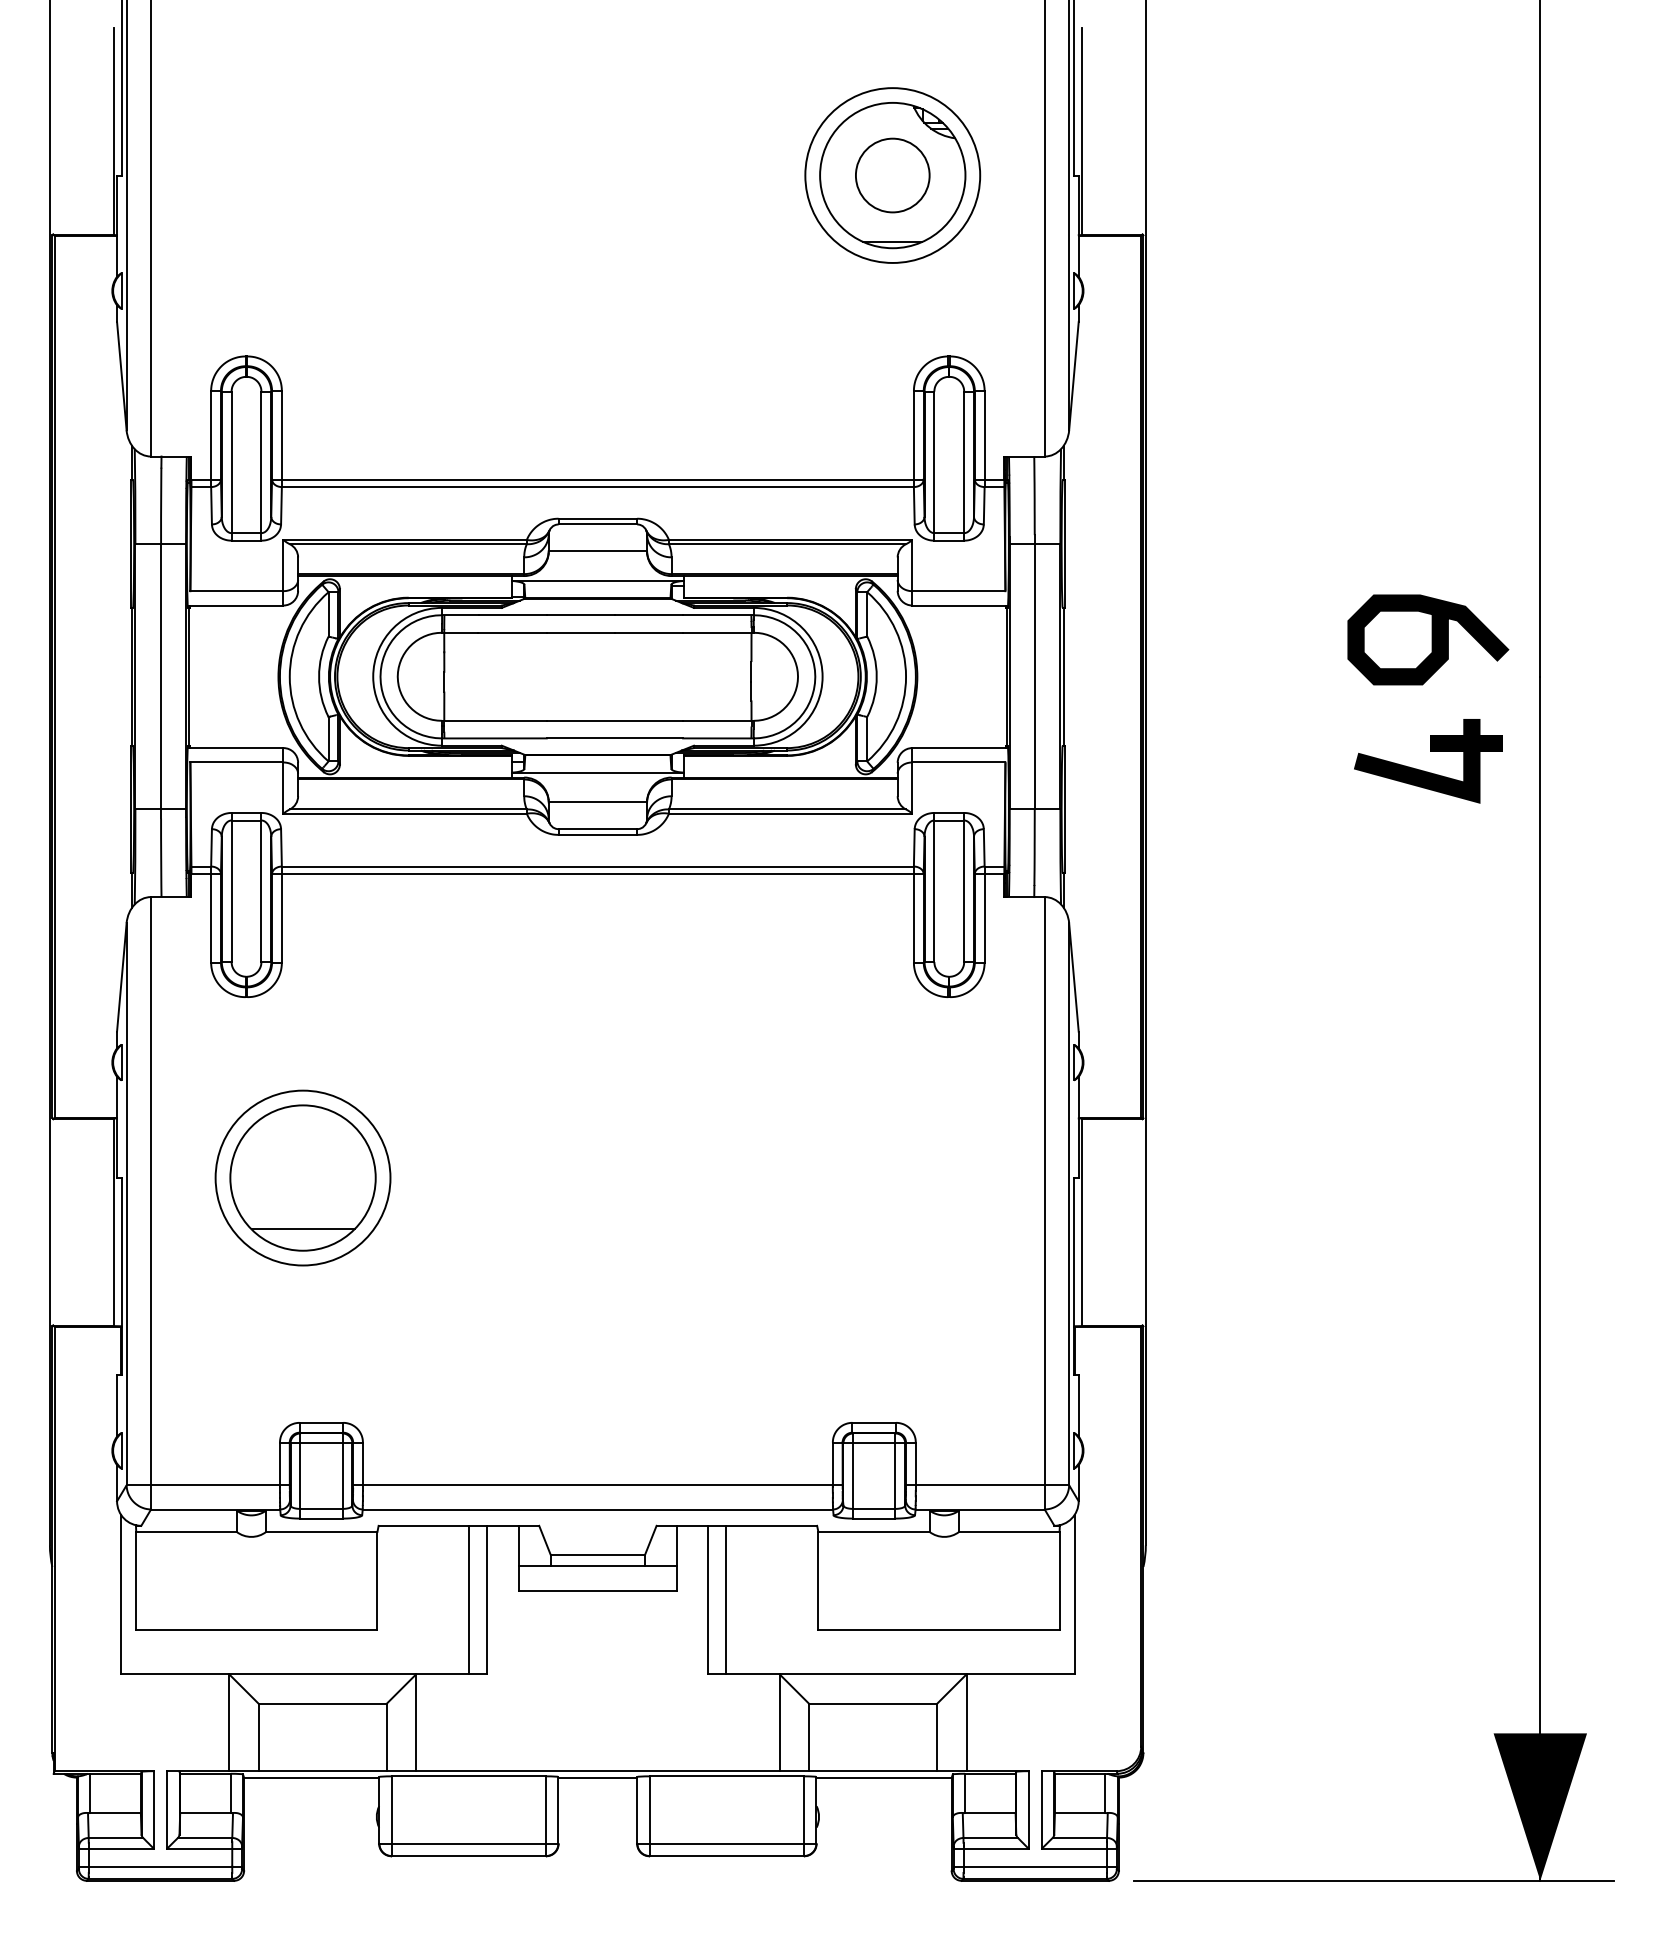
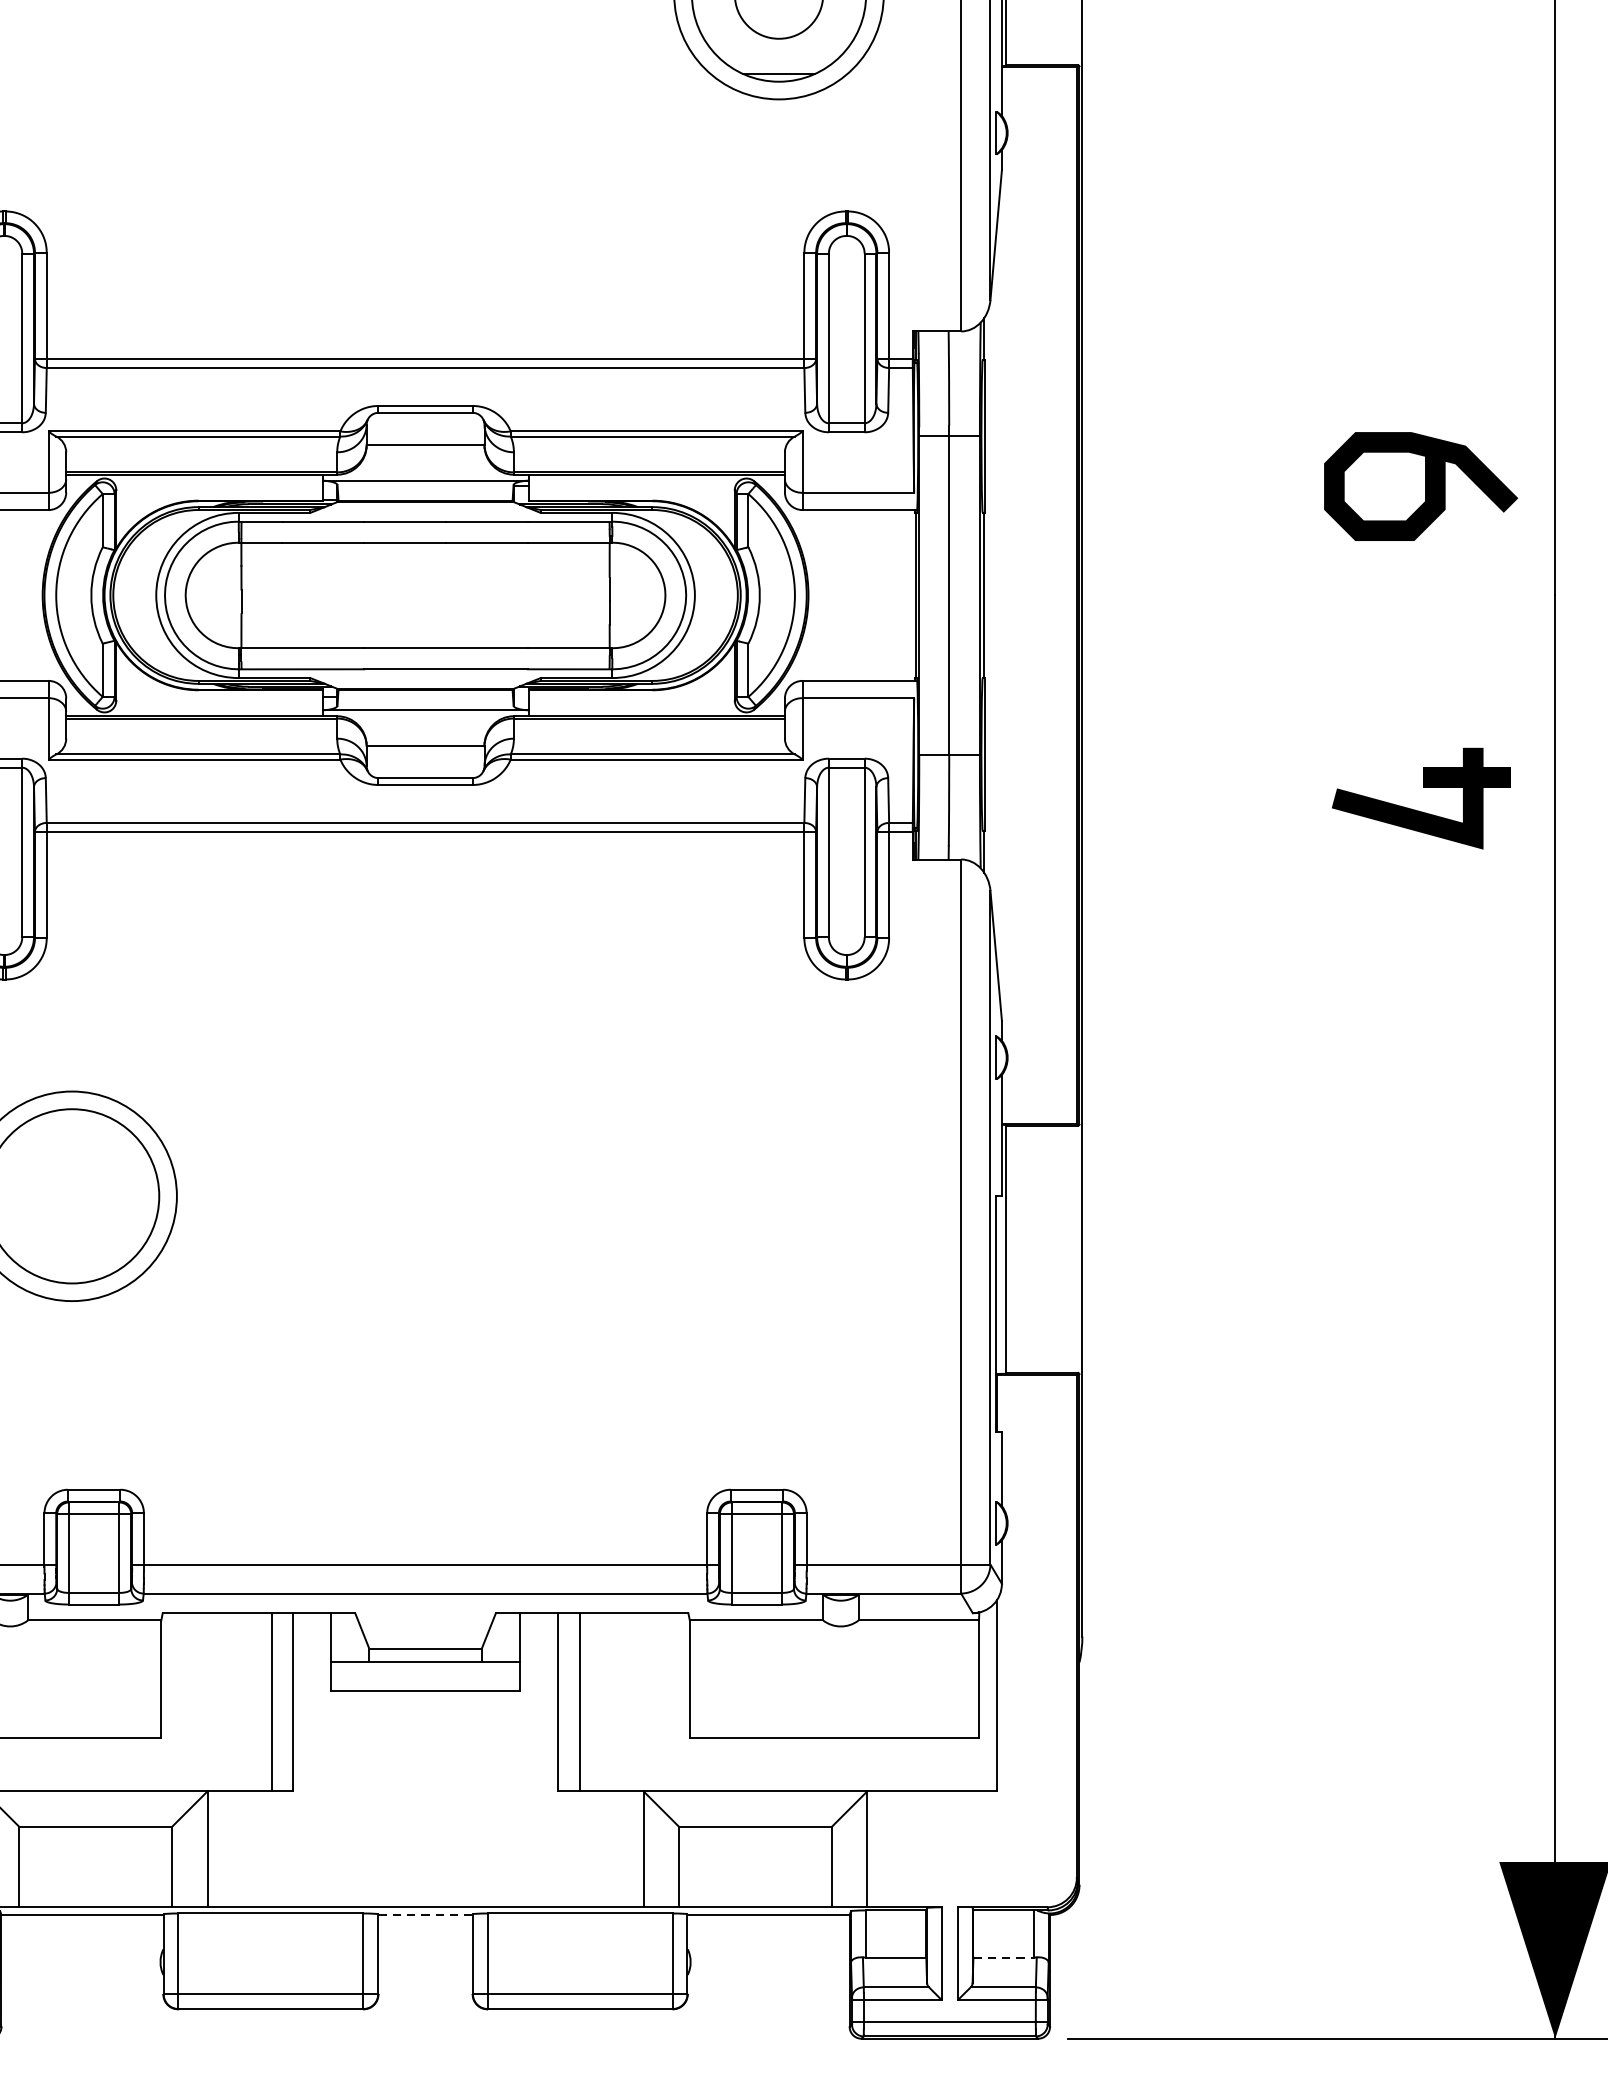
curve: (1431, 639) -> (1424, 486), moved
part: (1424, 770) -> (1416, 809), moved
line: (302, 1229) -> (71, 1257), removed
line: (598, 1777) -> (426, 1914), solid -> dashed
line: (1080, 1813) -> (1004, 1958), solid -> dashed

